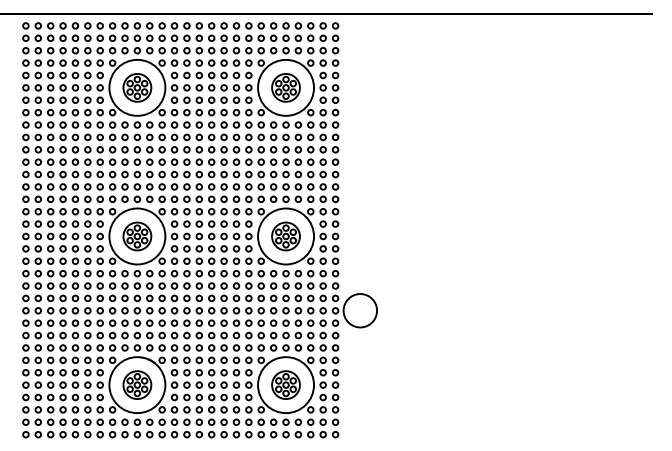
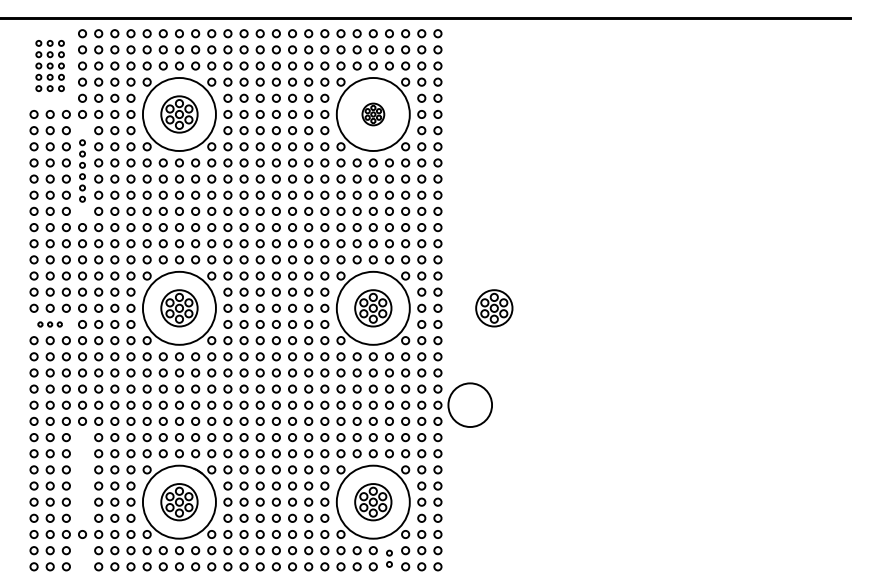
part: (37, 50) -> (49, 65), size x0.7
part: (286, 87) -> (373, 114), size x0.6
part: (63, 130) -> (82, 170), size x0.7
part: (378, 236) -> (494, 308), added
part: (37, 248) -> (49, 324), size x0.6
part: (63, 366) -> (82, 477), removed
part: (63, 428) -> (82, 558), removed
part: (298, 428) -> (389, 558), size x0.7

